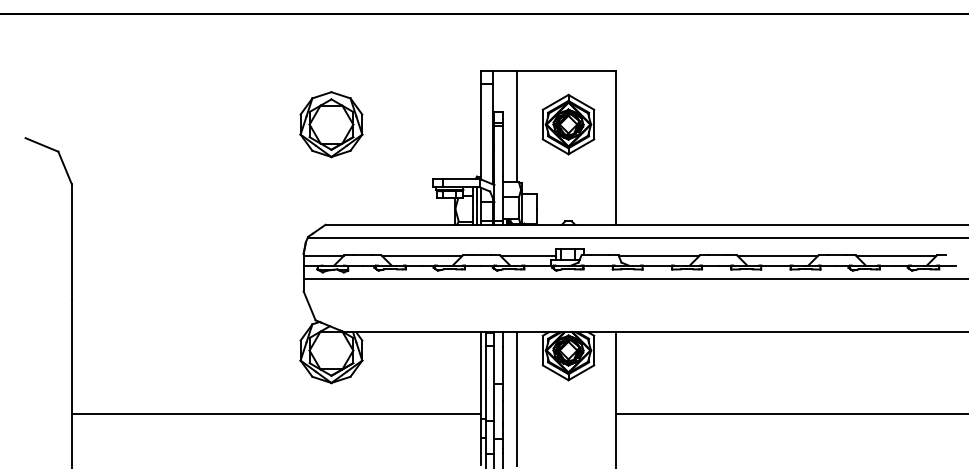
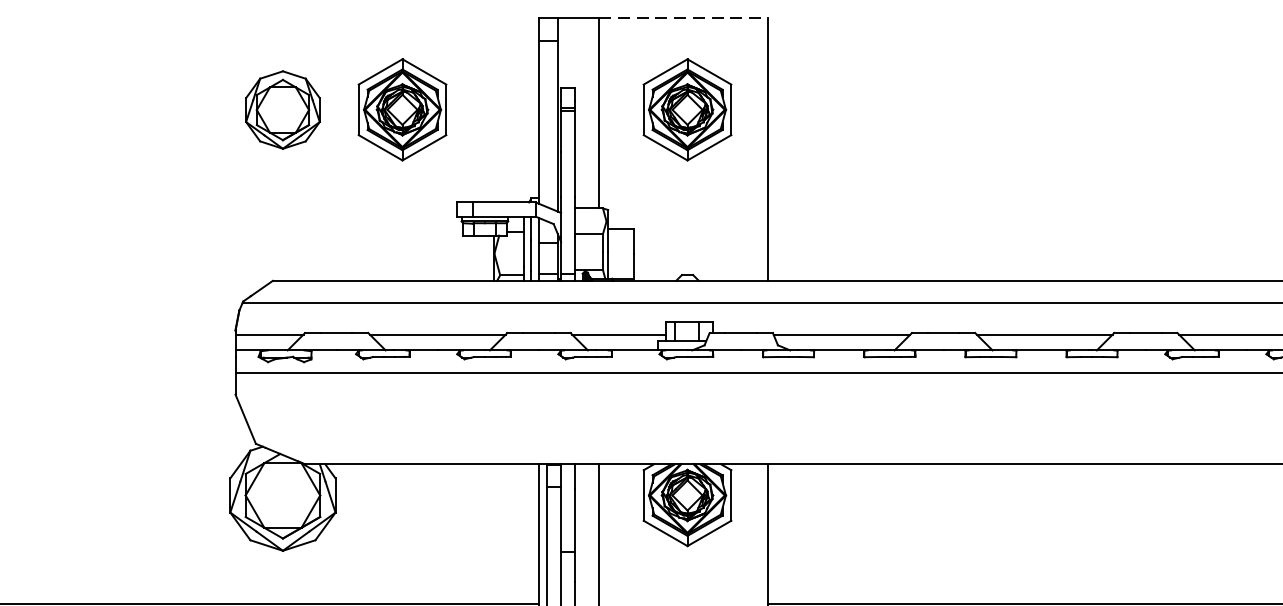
line: (566, 70) -> (684, 17), solid -> dashed
part: (331, 124) -> (283, 109), size x0.7
part: (401, 124) -> (402, 109), added

